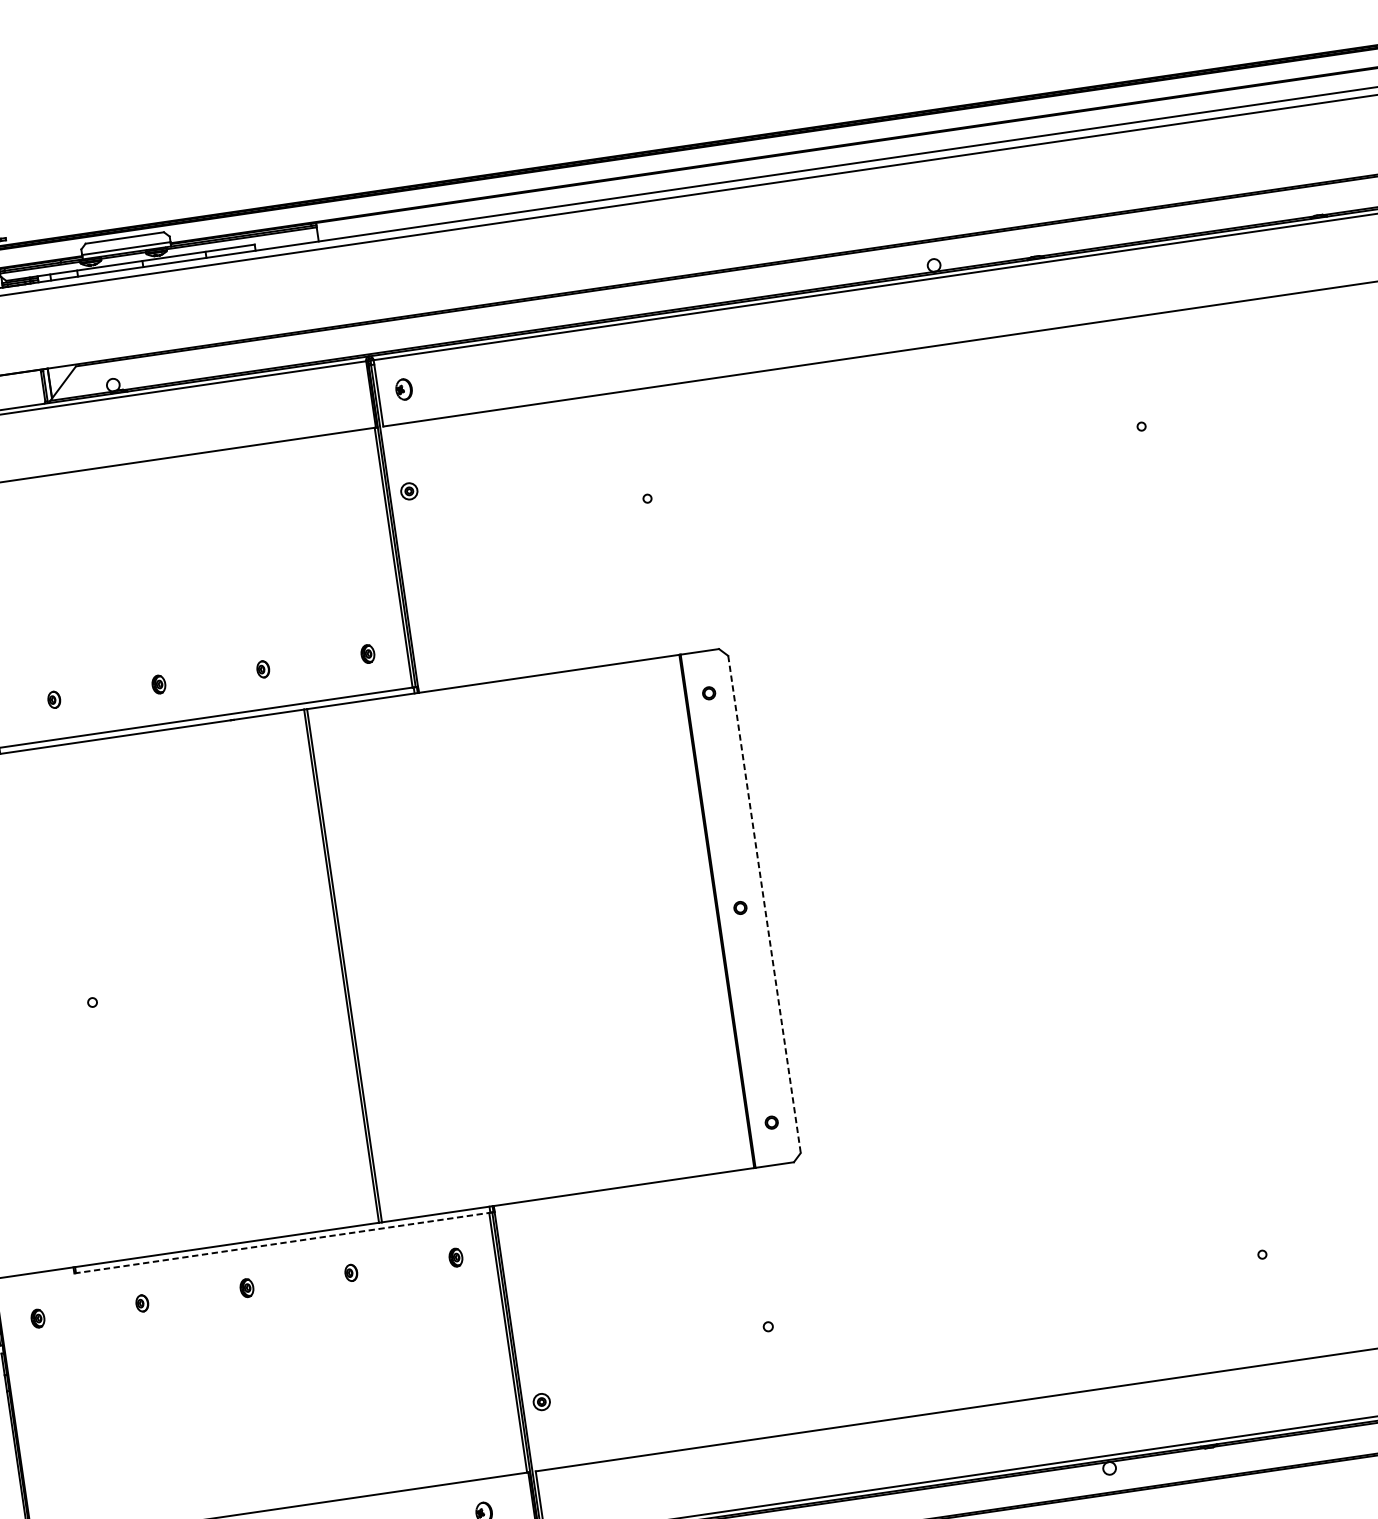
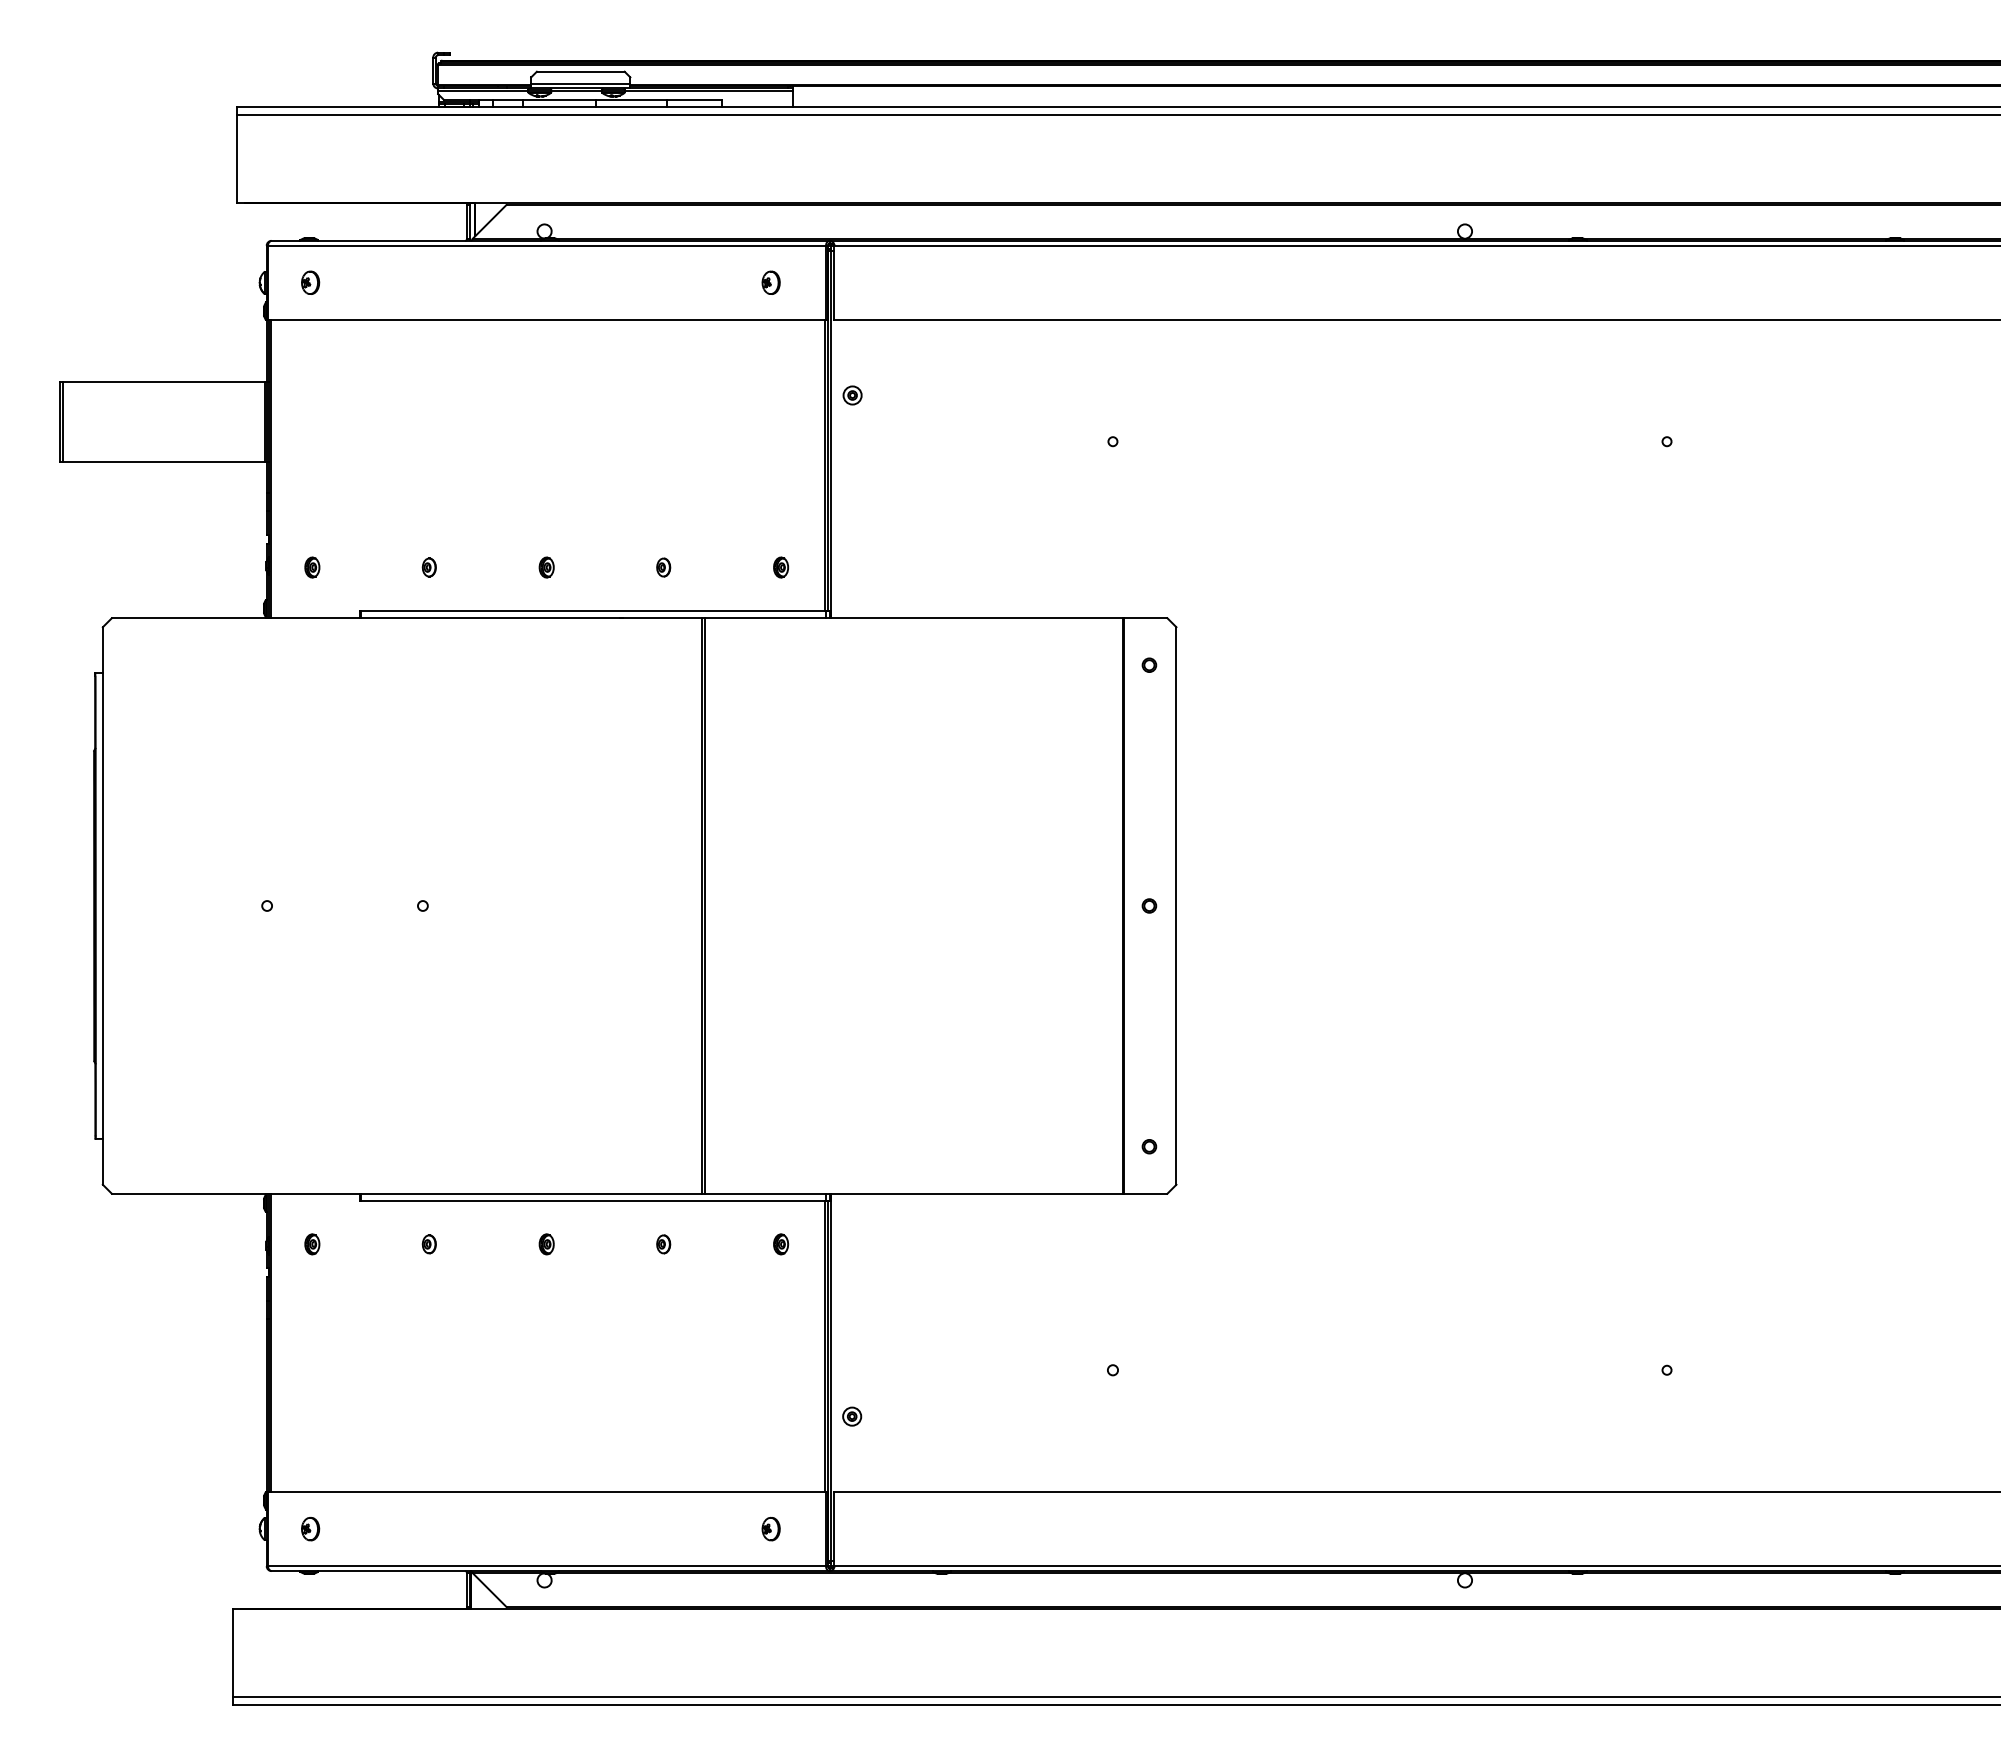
part: (403, 389) -> (770, 282), moved
line: (764, 904) -> (1176, 905), dashed -> solid
line: (282, 1243) -> (592, 1200), dashed -> solid

